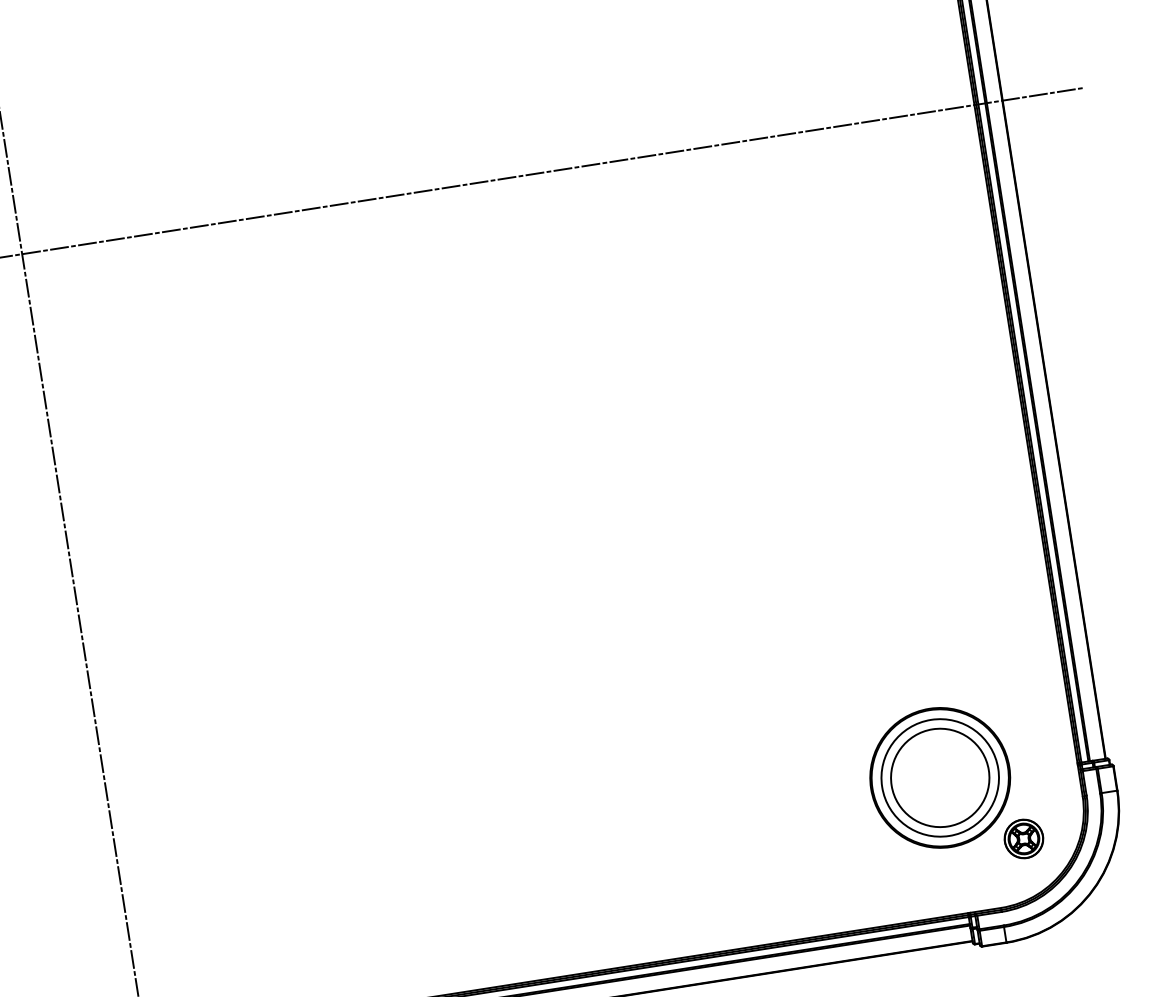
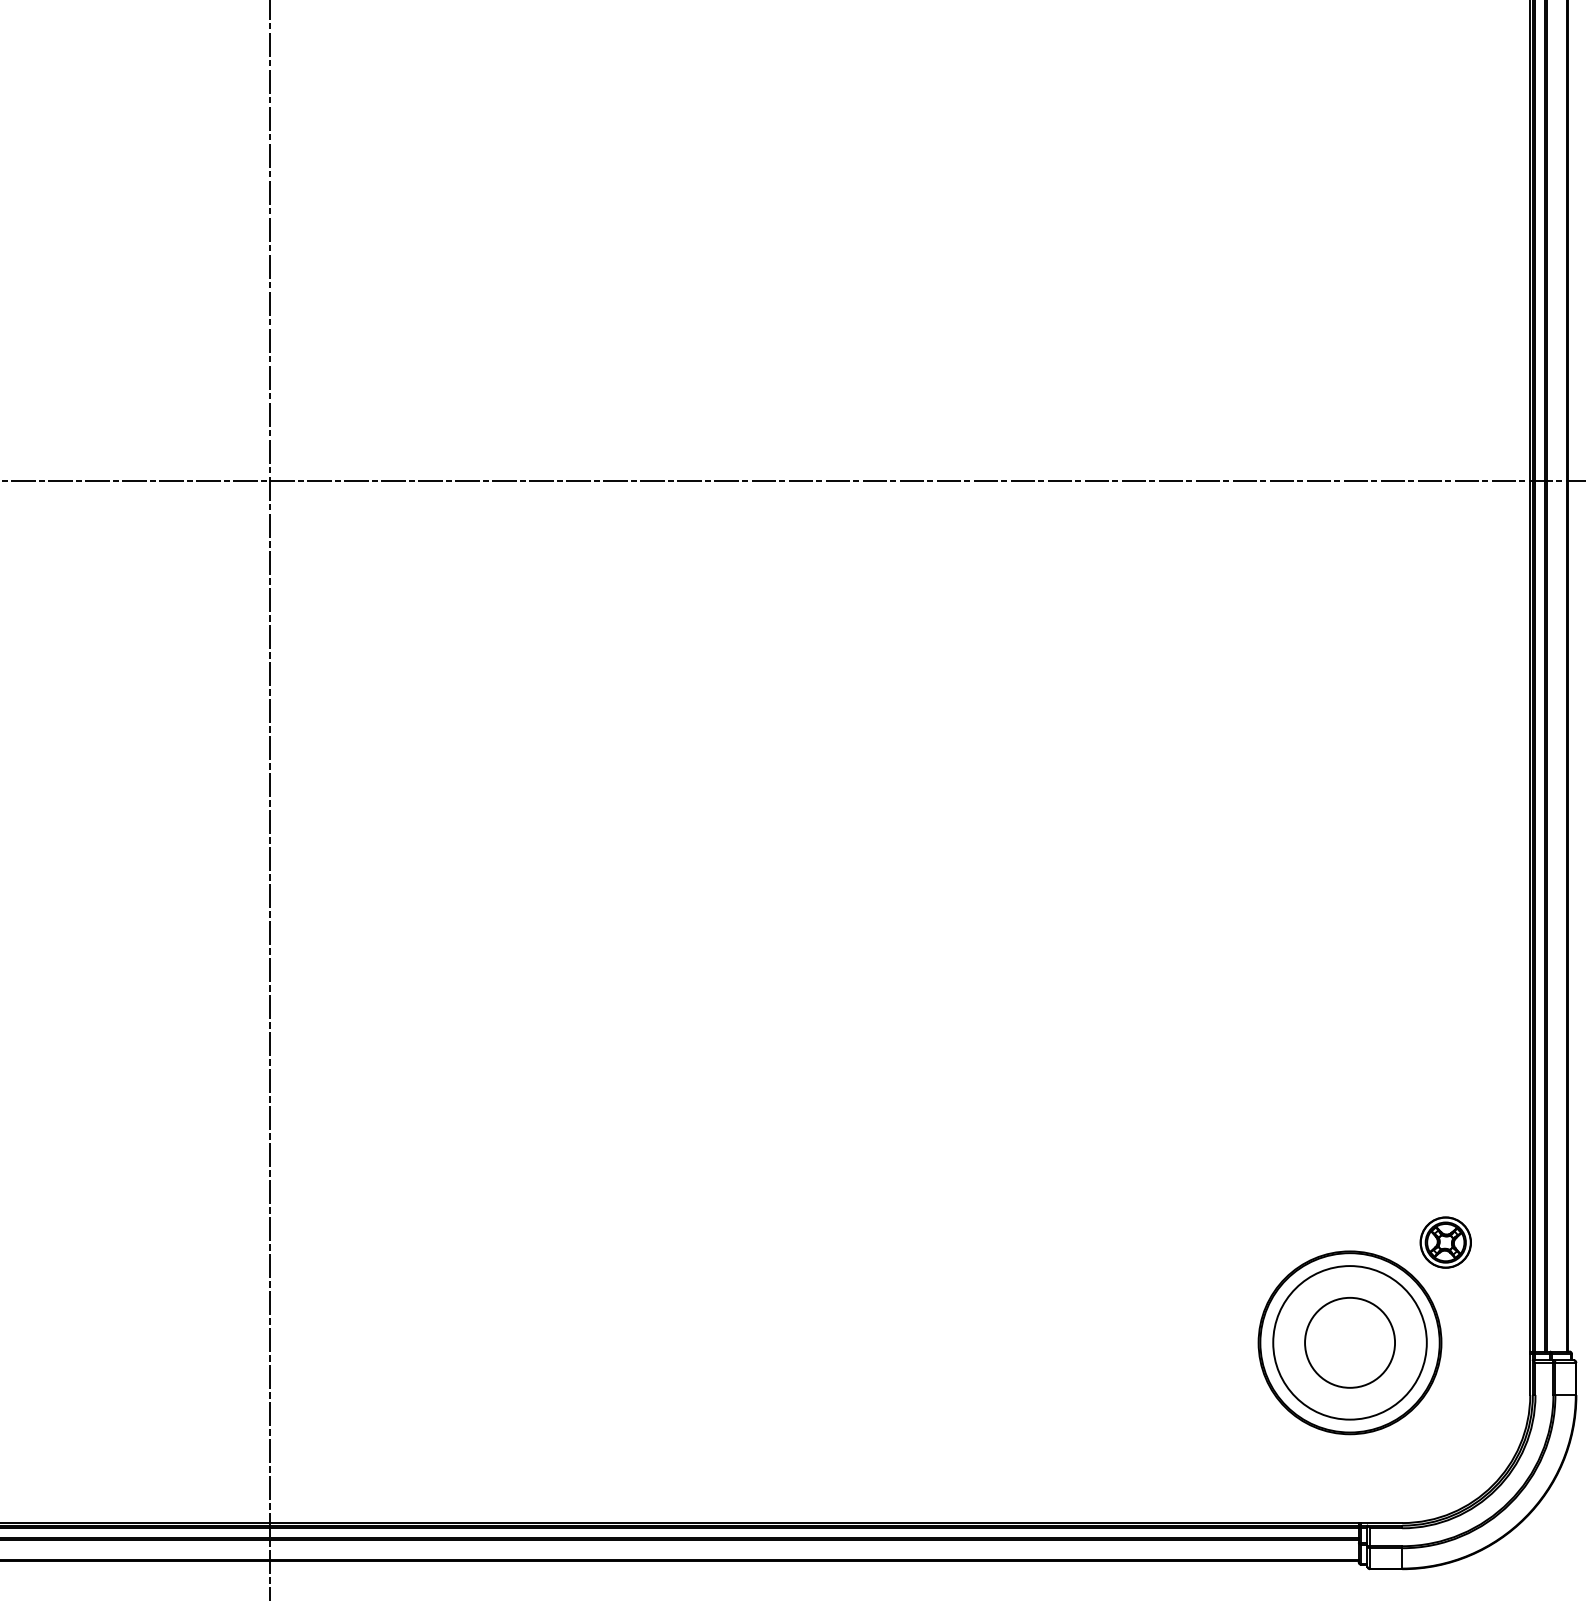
circle: (939, 777) -> (1349, 1342), size x0.7
part: (1023, 838) -> (1445, 1242), moved

